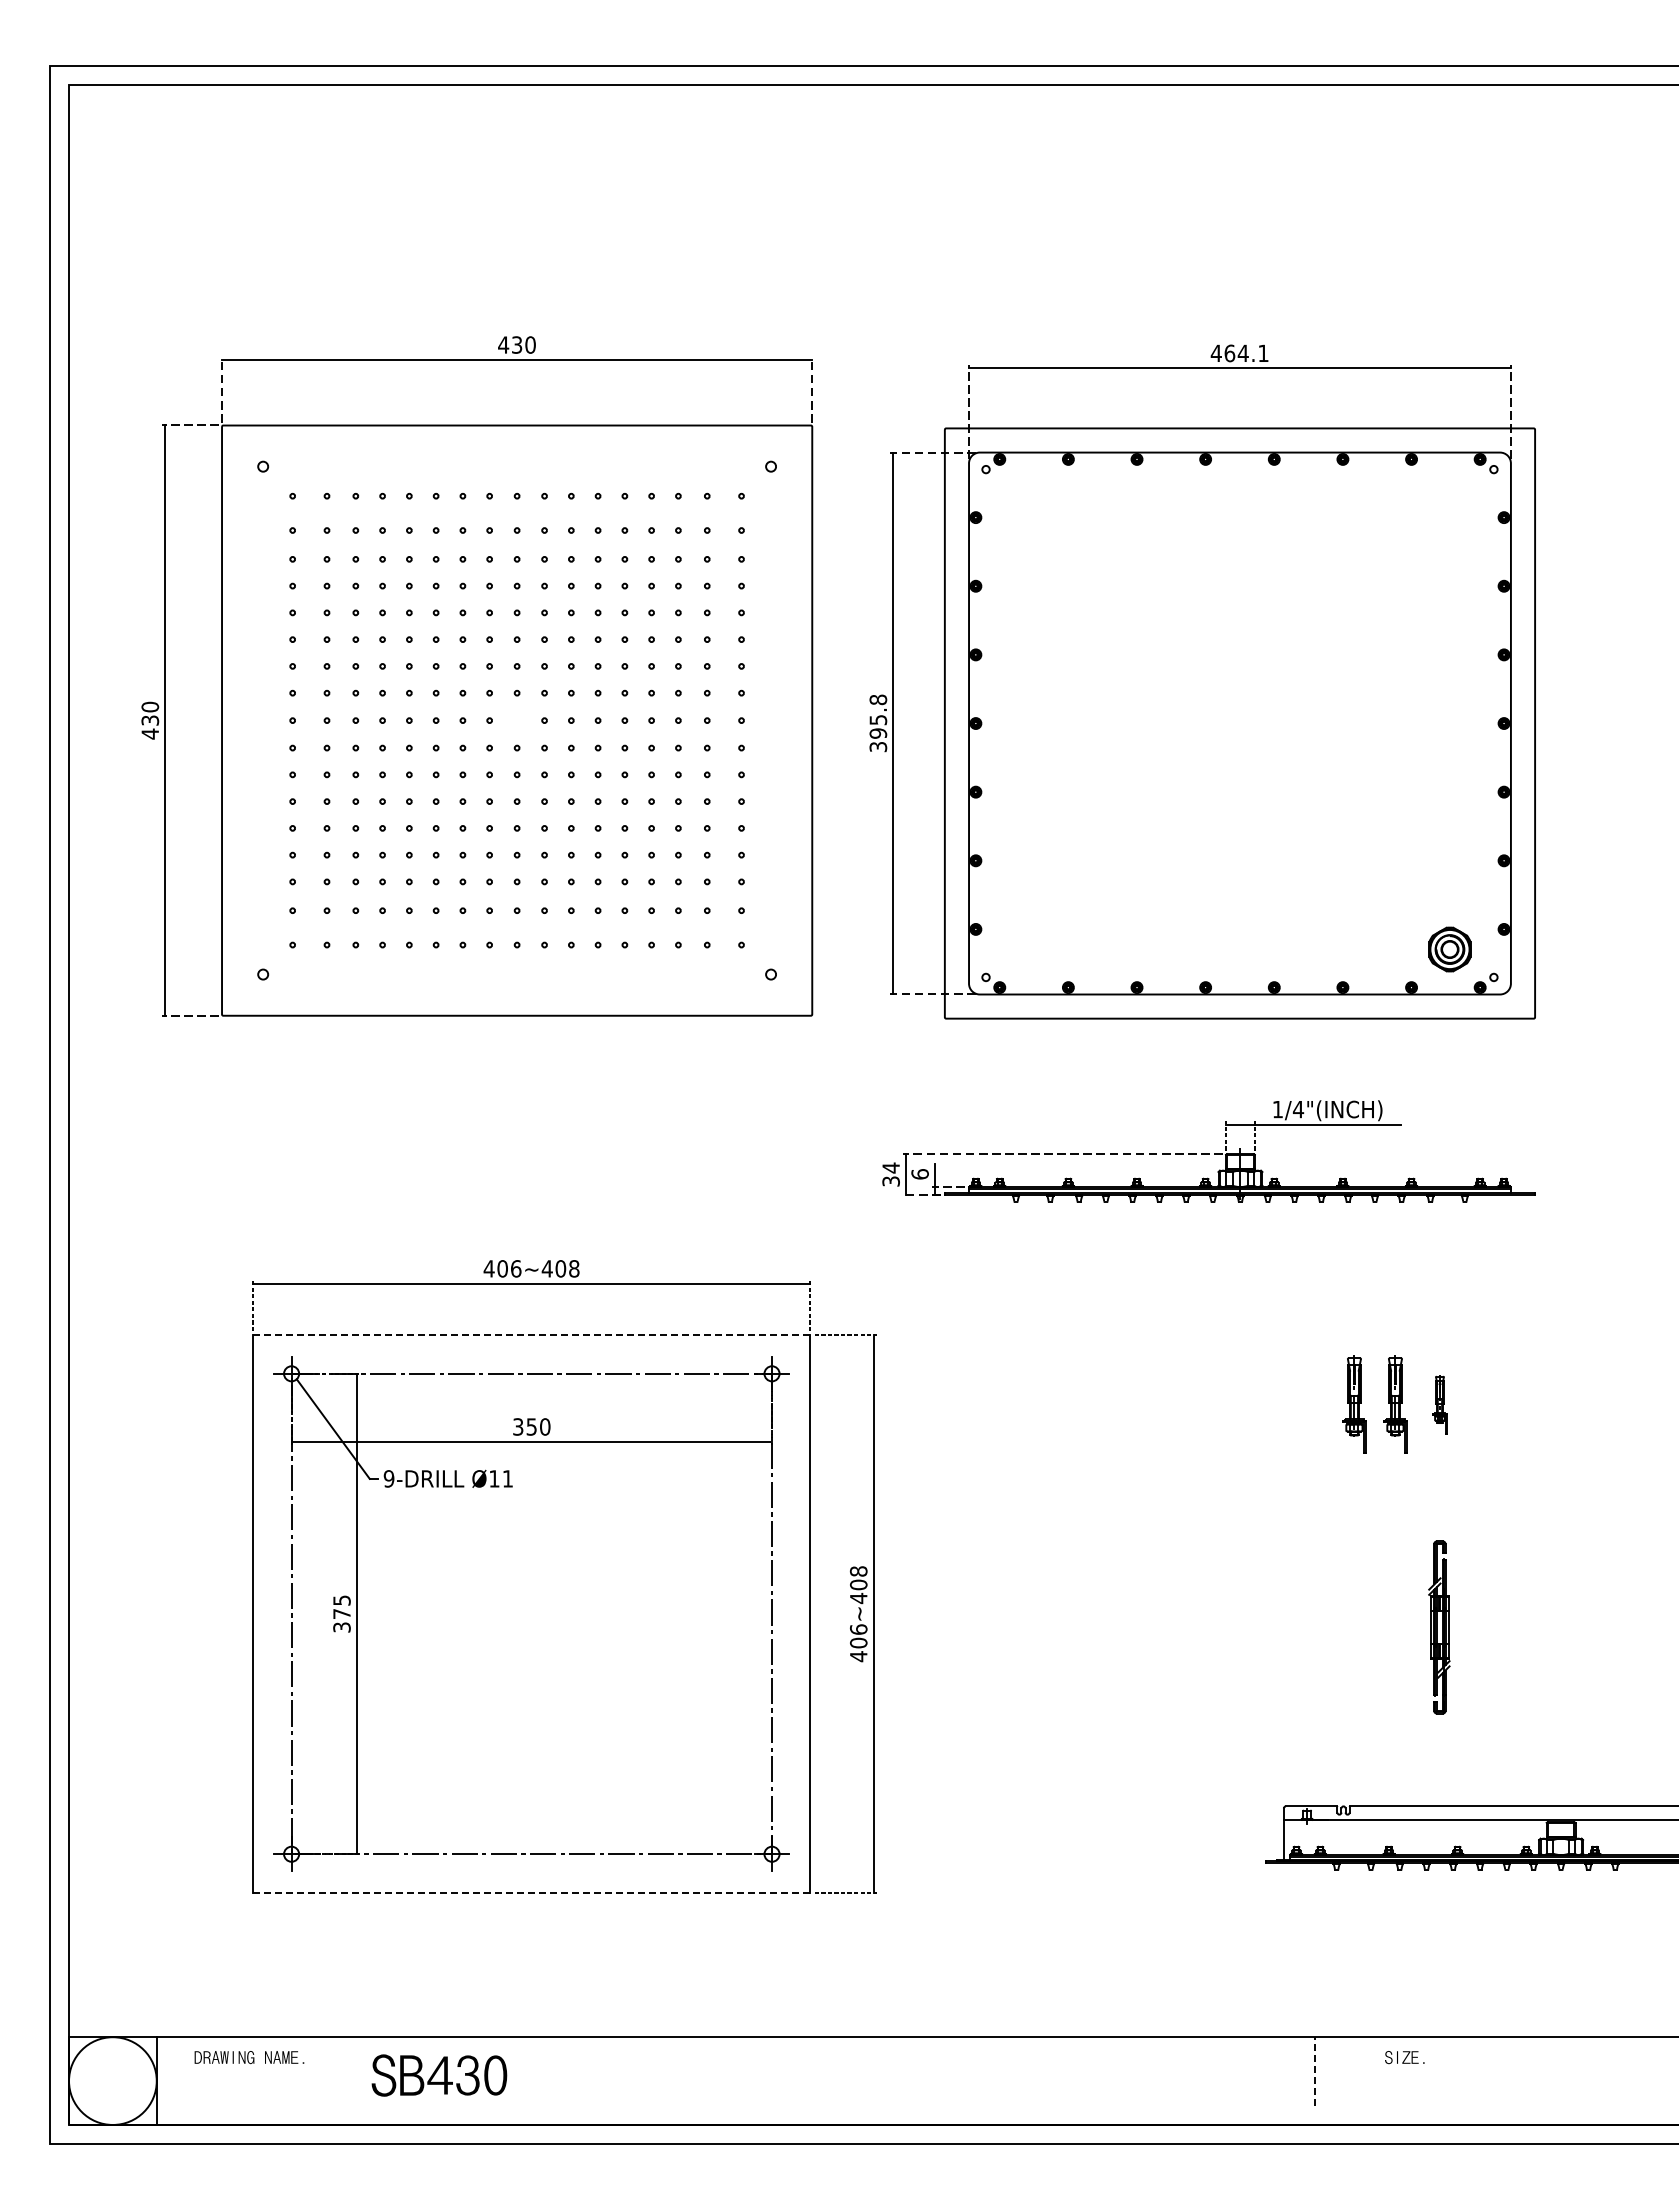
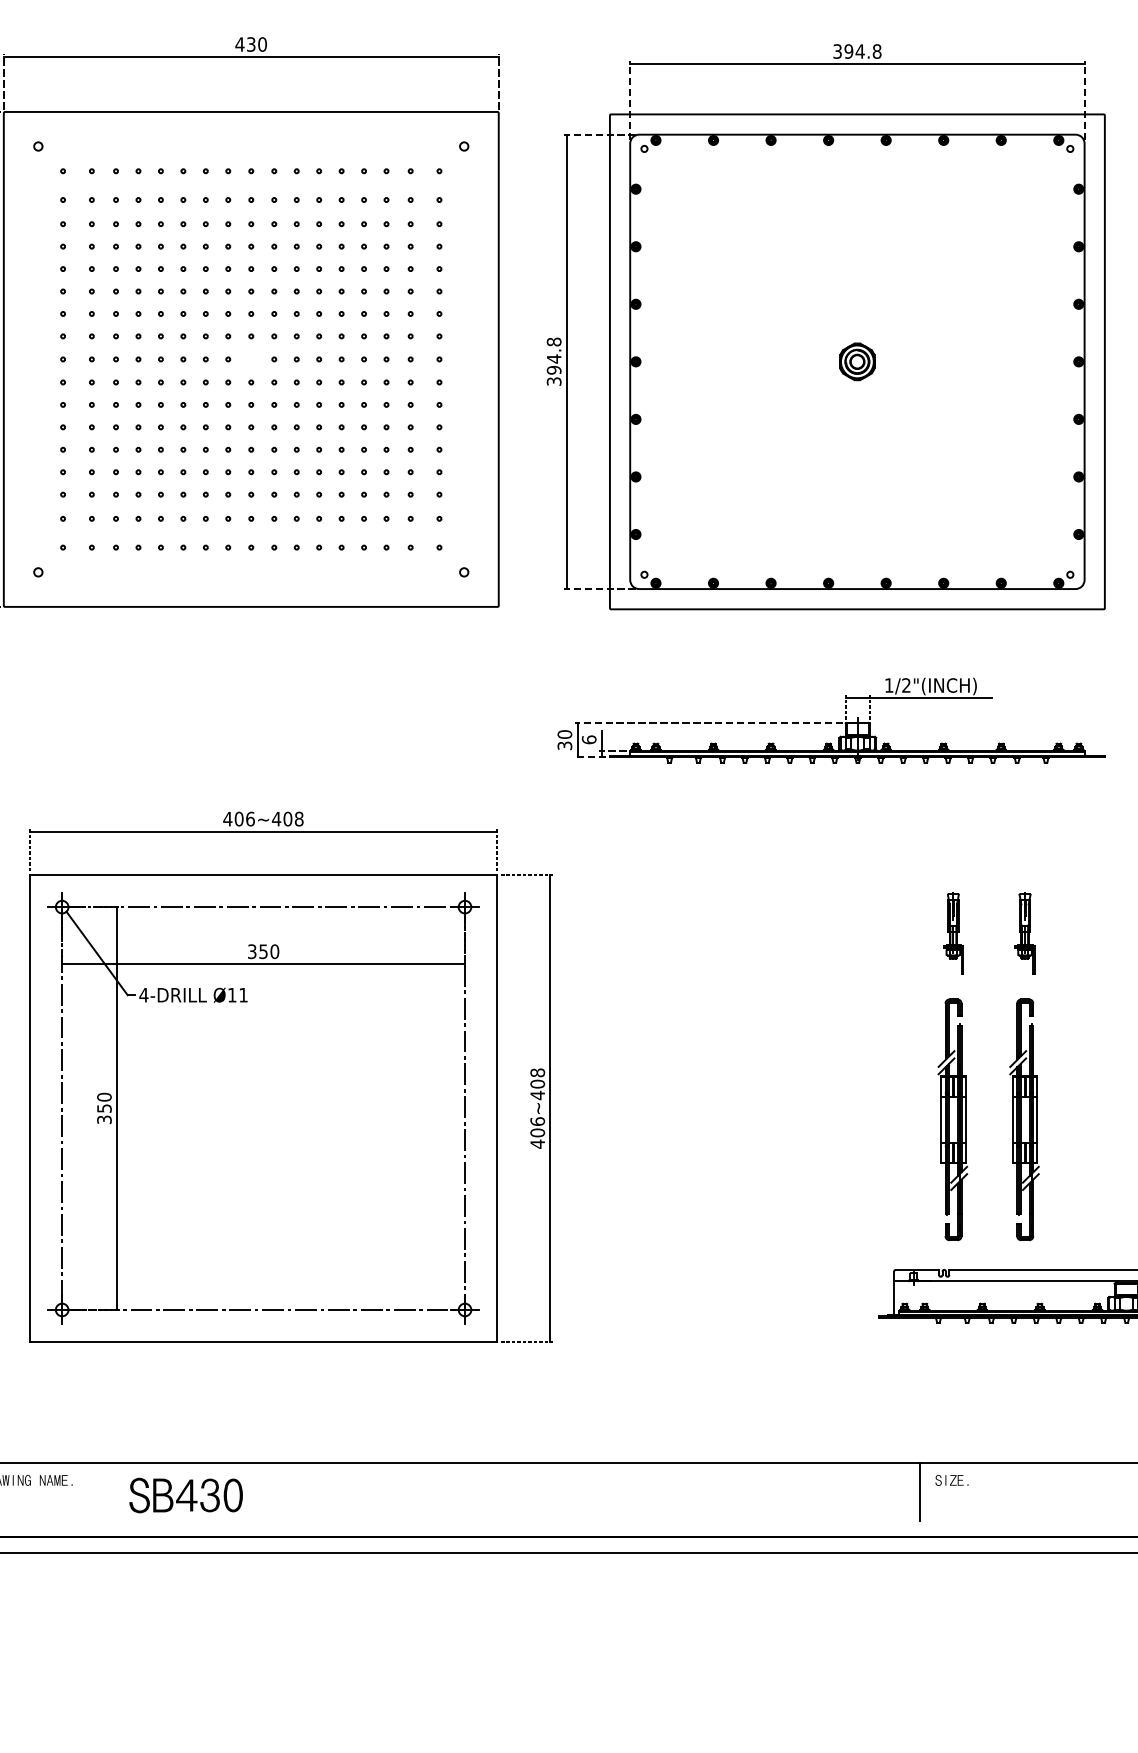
text: (1239, 353) -> (856, 51), 464.1 -> 394.8
text: (878, 719) -> (554, 358), 395.8 -> 394.8
part: (1449, 949) -> (856, 361), moved
text: (1298, 1109) -> (906, 685), 1/4"(INCH) -> 1/2"(INCH)
text: (890, 1167) -> (564, 734), 34 -> 30
line: (531, 1335) -> (263, 875), dashed -> solid
part: (1395, 1404) -> (987, 932), removed
part: (1439, 1404) -> (1024, 932), size x1.67
text: (388, 1478) -> (143, 994), 9-DRILL -> 4-DRILL
text: (341, 1607) -> (104, 1103), 375 -> 350
part: (1353, 1627) -> (952, 1119), added
part: (1439, 1627) -> (1024, 1119), size x1.67
line: (531, 1892) -> (263, 1342), dashed -> solid
text: (1404, 2057) -> (951, 1480), moved
line: (1314, 2071) -> (919, 1492), dashed -> solid

